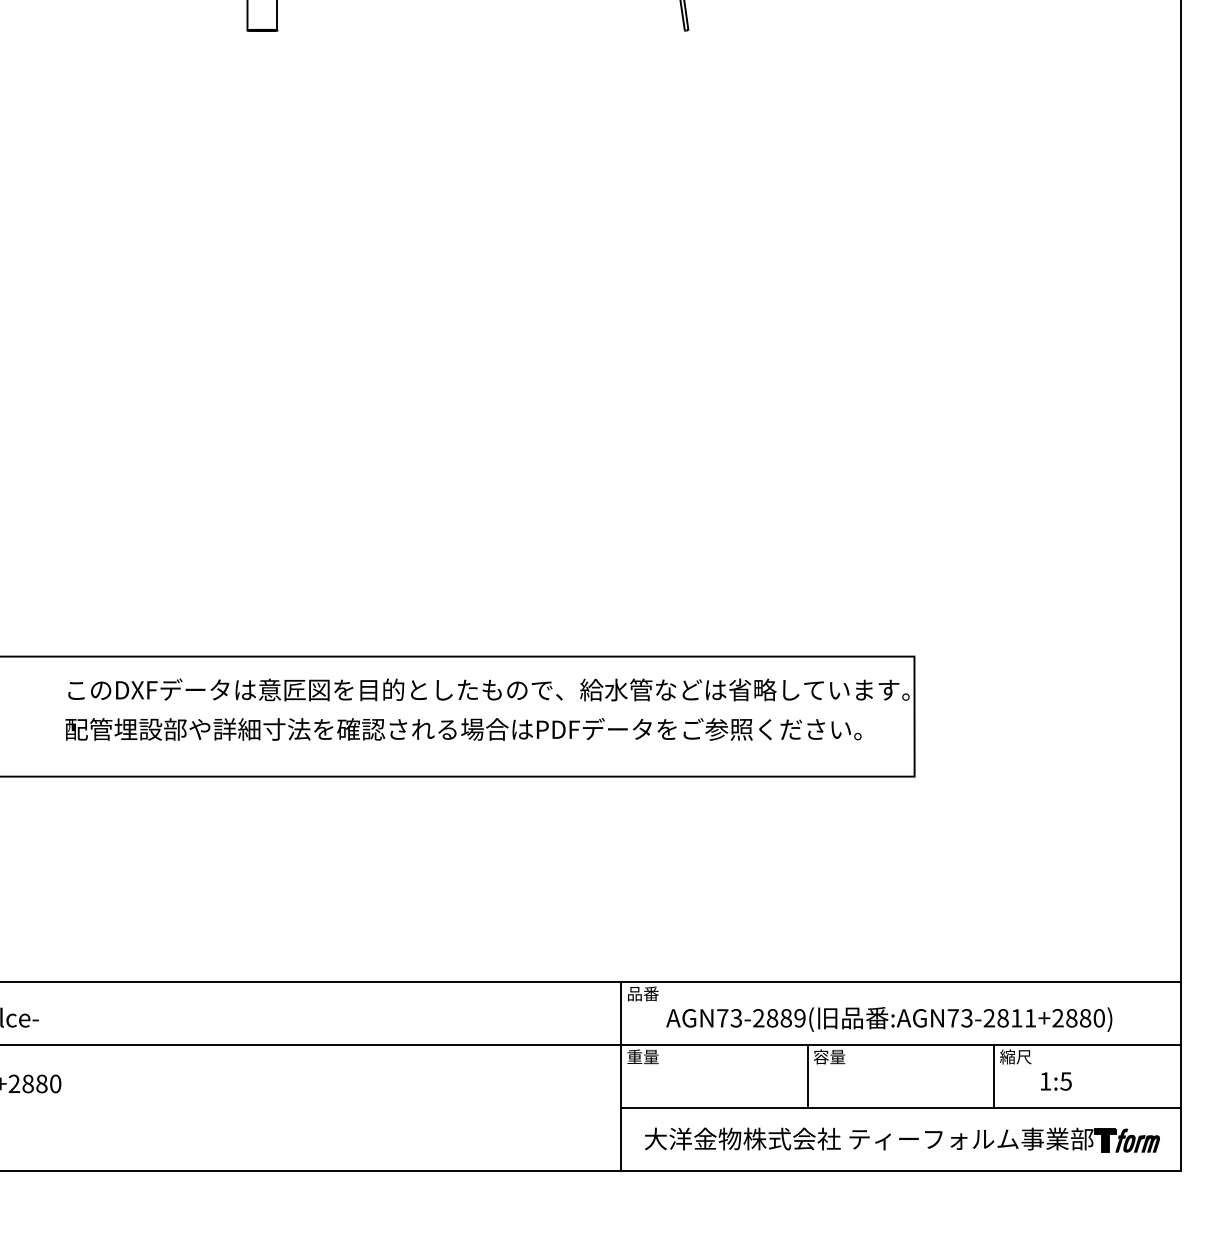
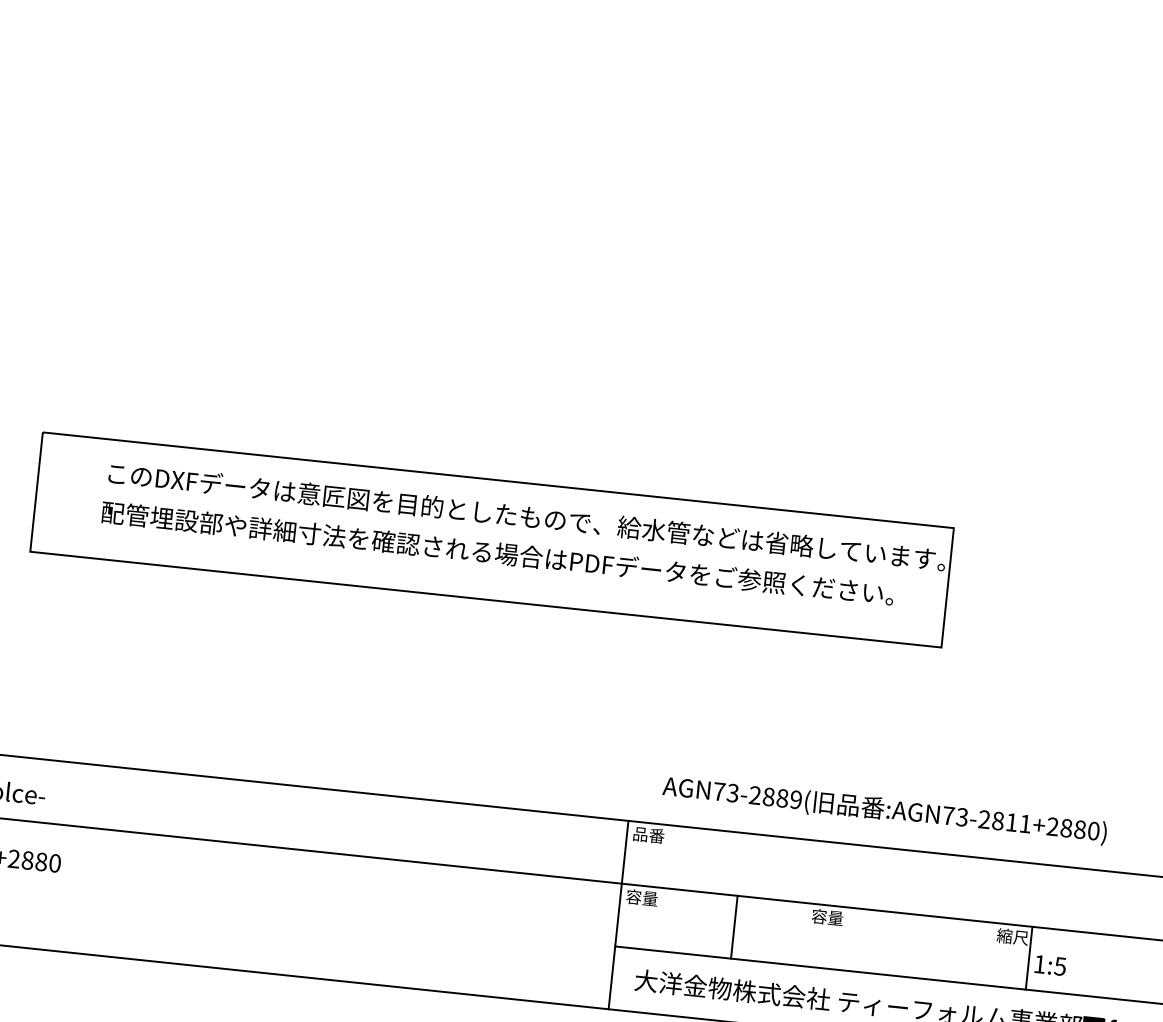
text: (889, 1019) -> (885, 810), moved
text: (634, 1056) -> (633, 896), 重量 -> 容量
line: (807, 1076) -> (734, 927), moved
line: (994, 1076) -> (1029, 958), moved

